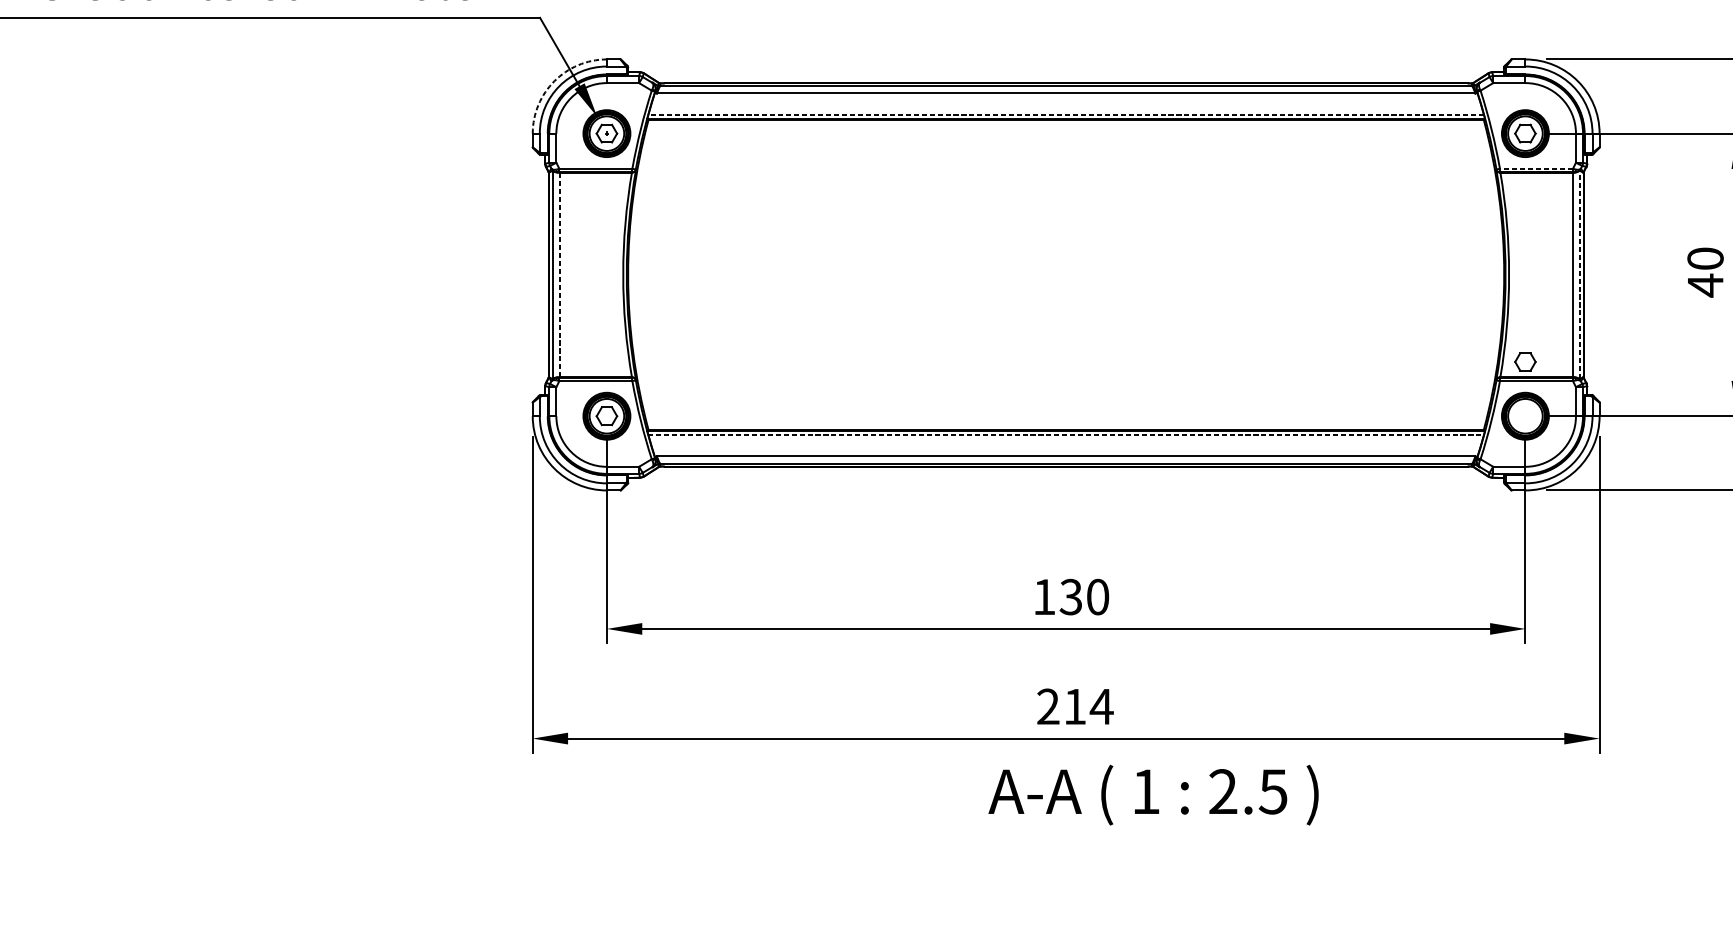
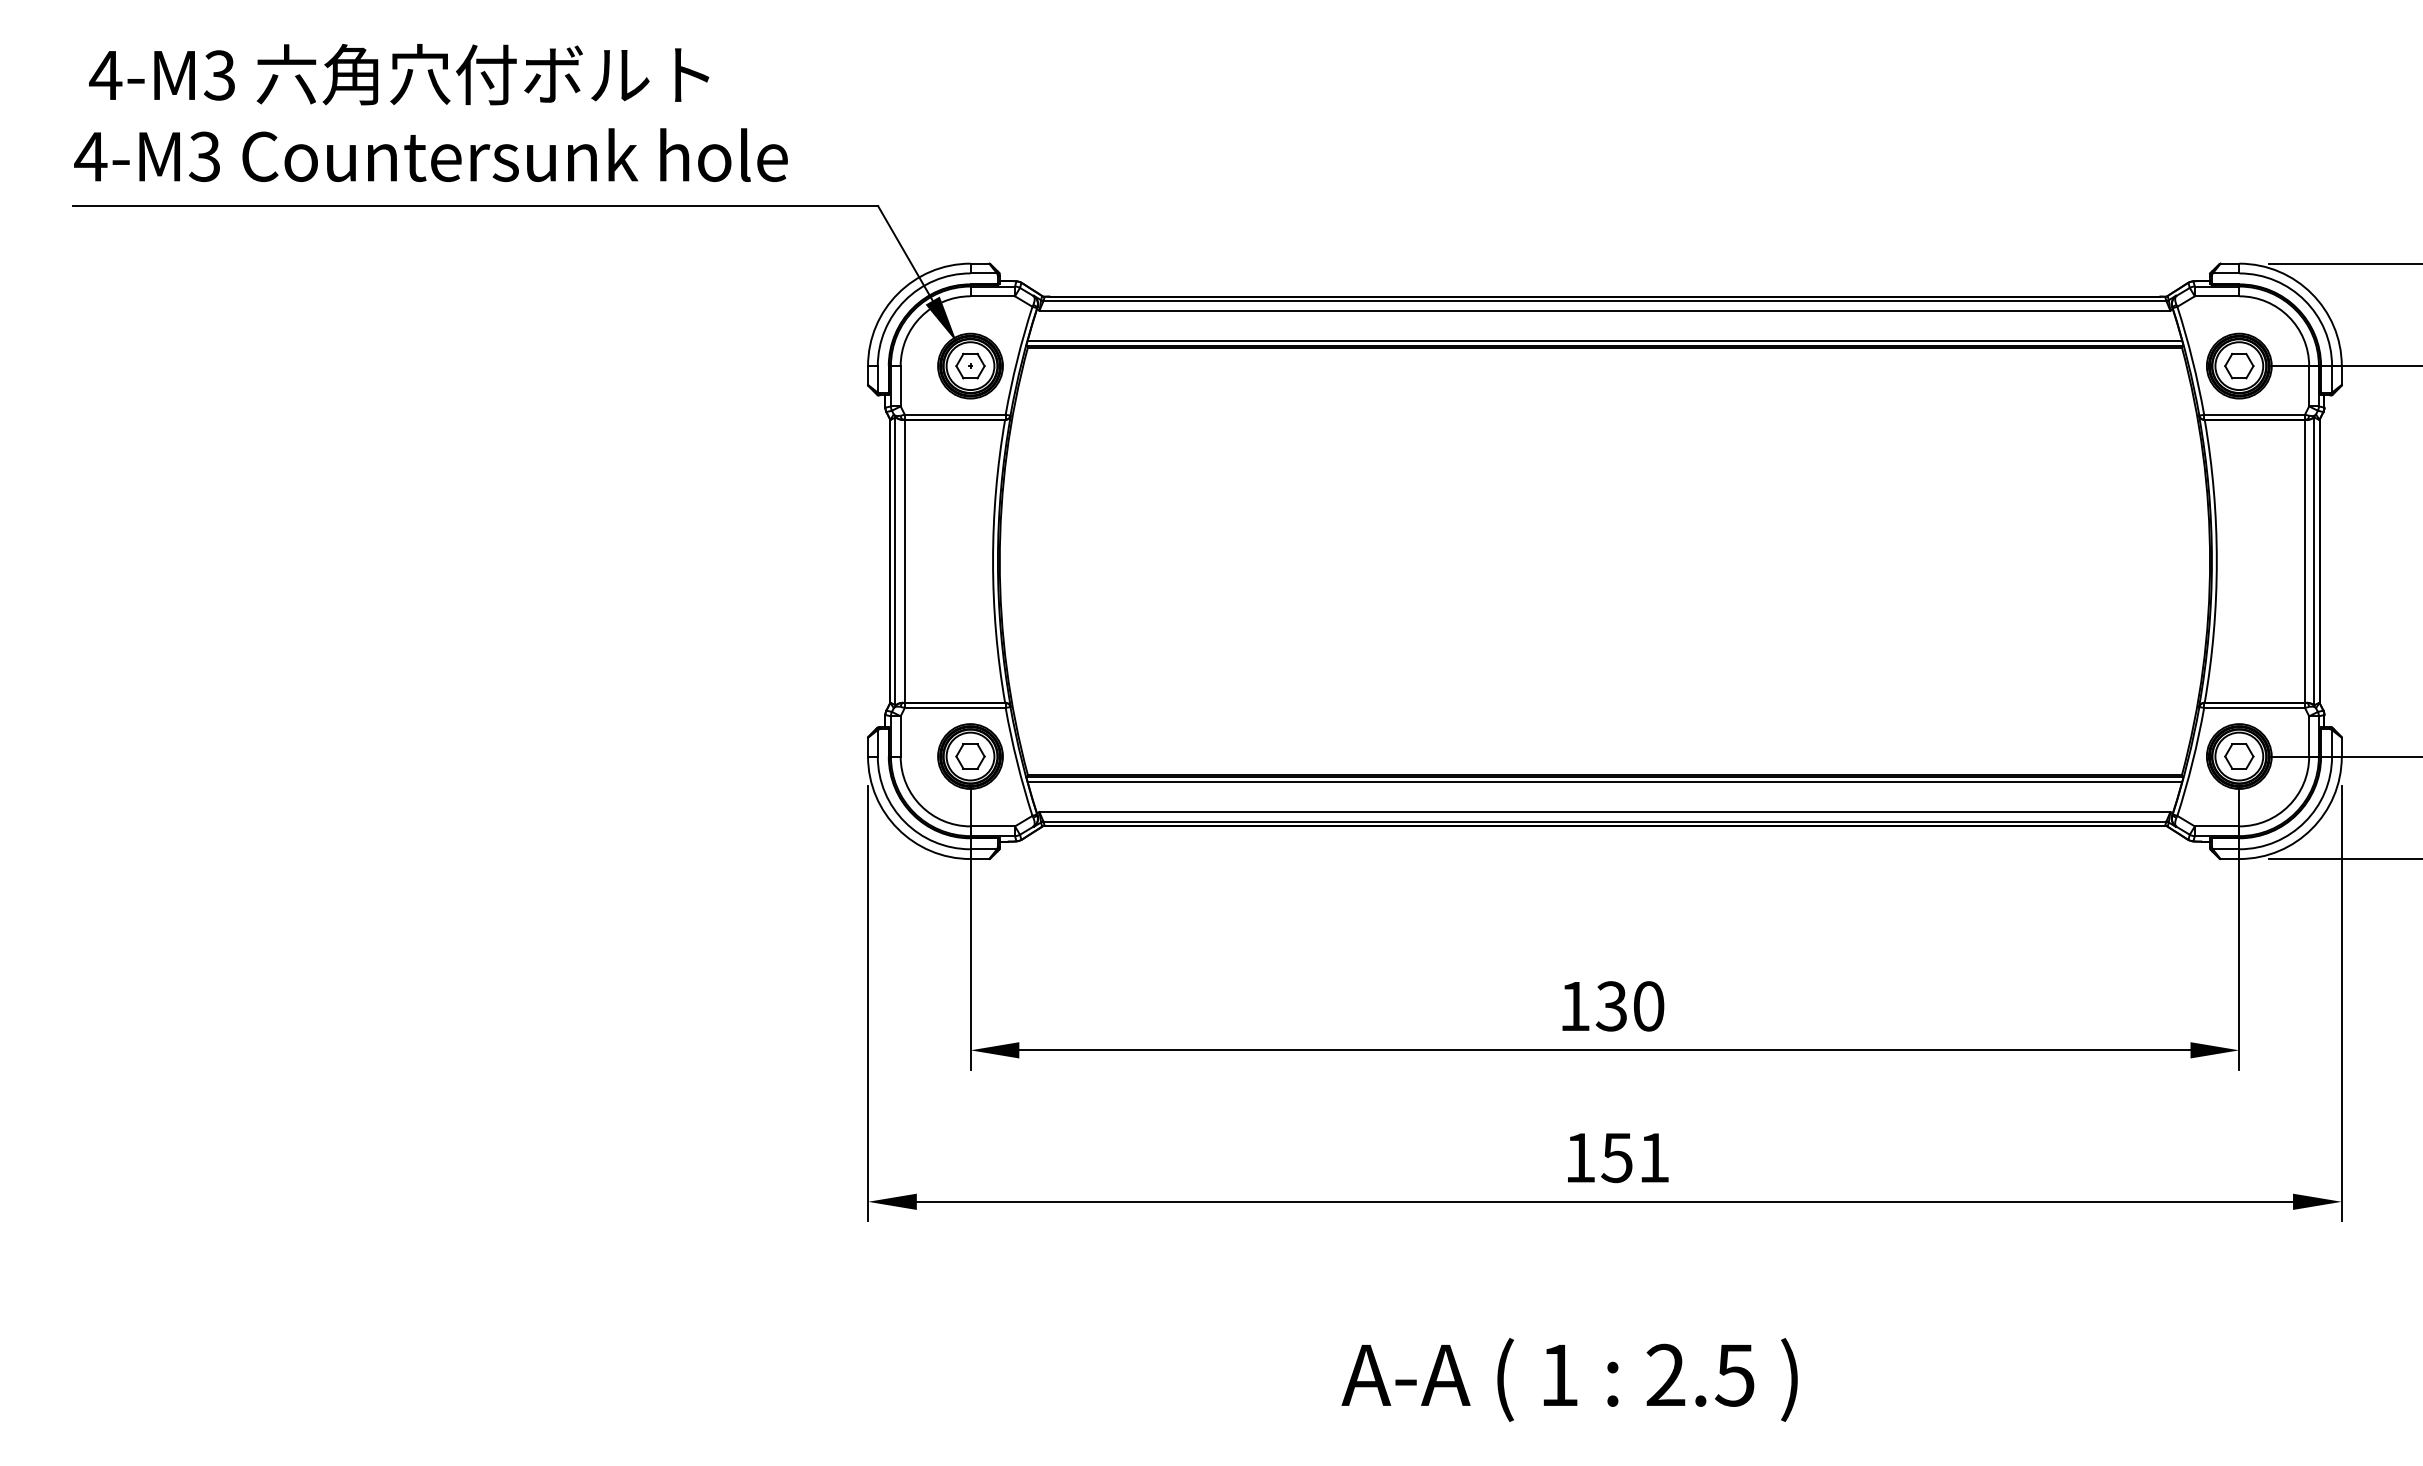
arc: (554, 81) -> (898, 293), dashed -> solid
line: (1065, 115) -> (1604, 340), dashed -> solid
line: (1536, 168) -> (2254, 414), dashed -> solid
line: (559, 275) -> (905, 561), dashed -> solid
line: (1579, 275) -> (2314, 561), dashed -> solid
part: (1525, 361) -> (2239, 756), moved
line: (1066, 434) -> (1605, 781), dashed -> solid
text: (1075, 706) -> (1617, 1157), 214 -> 151
text: (1153, 794) -> (1569, 1379), moved

